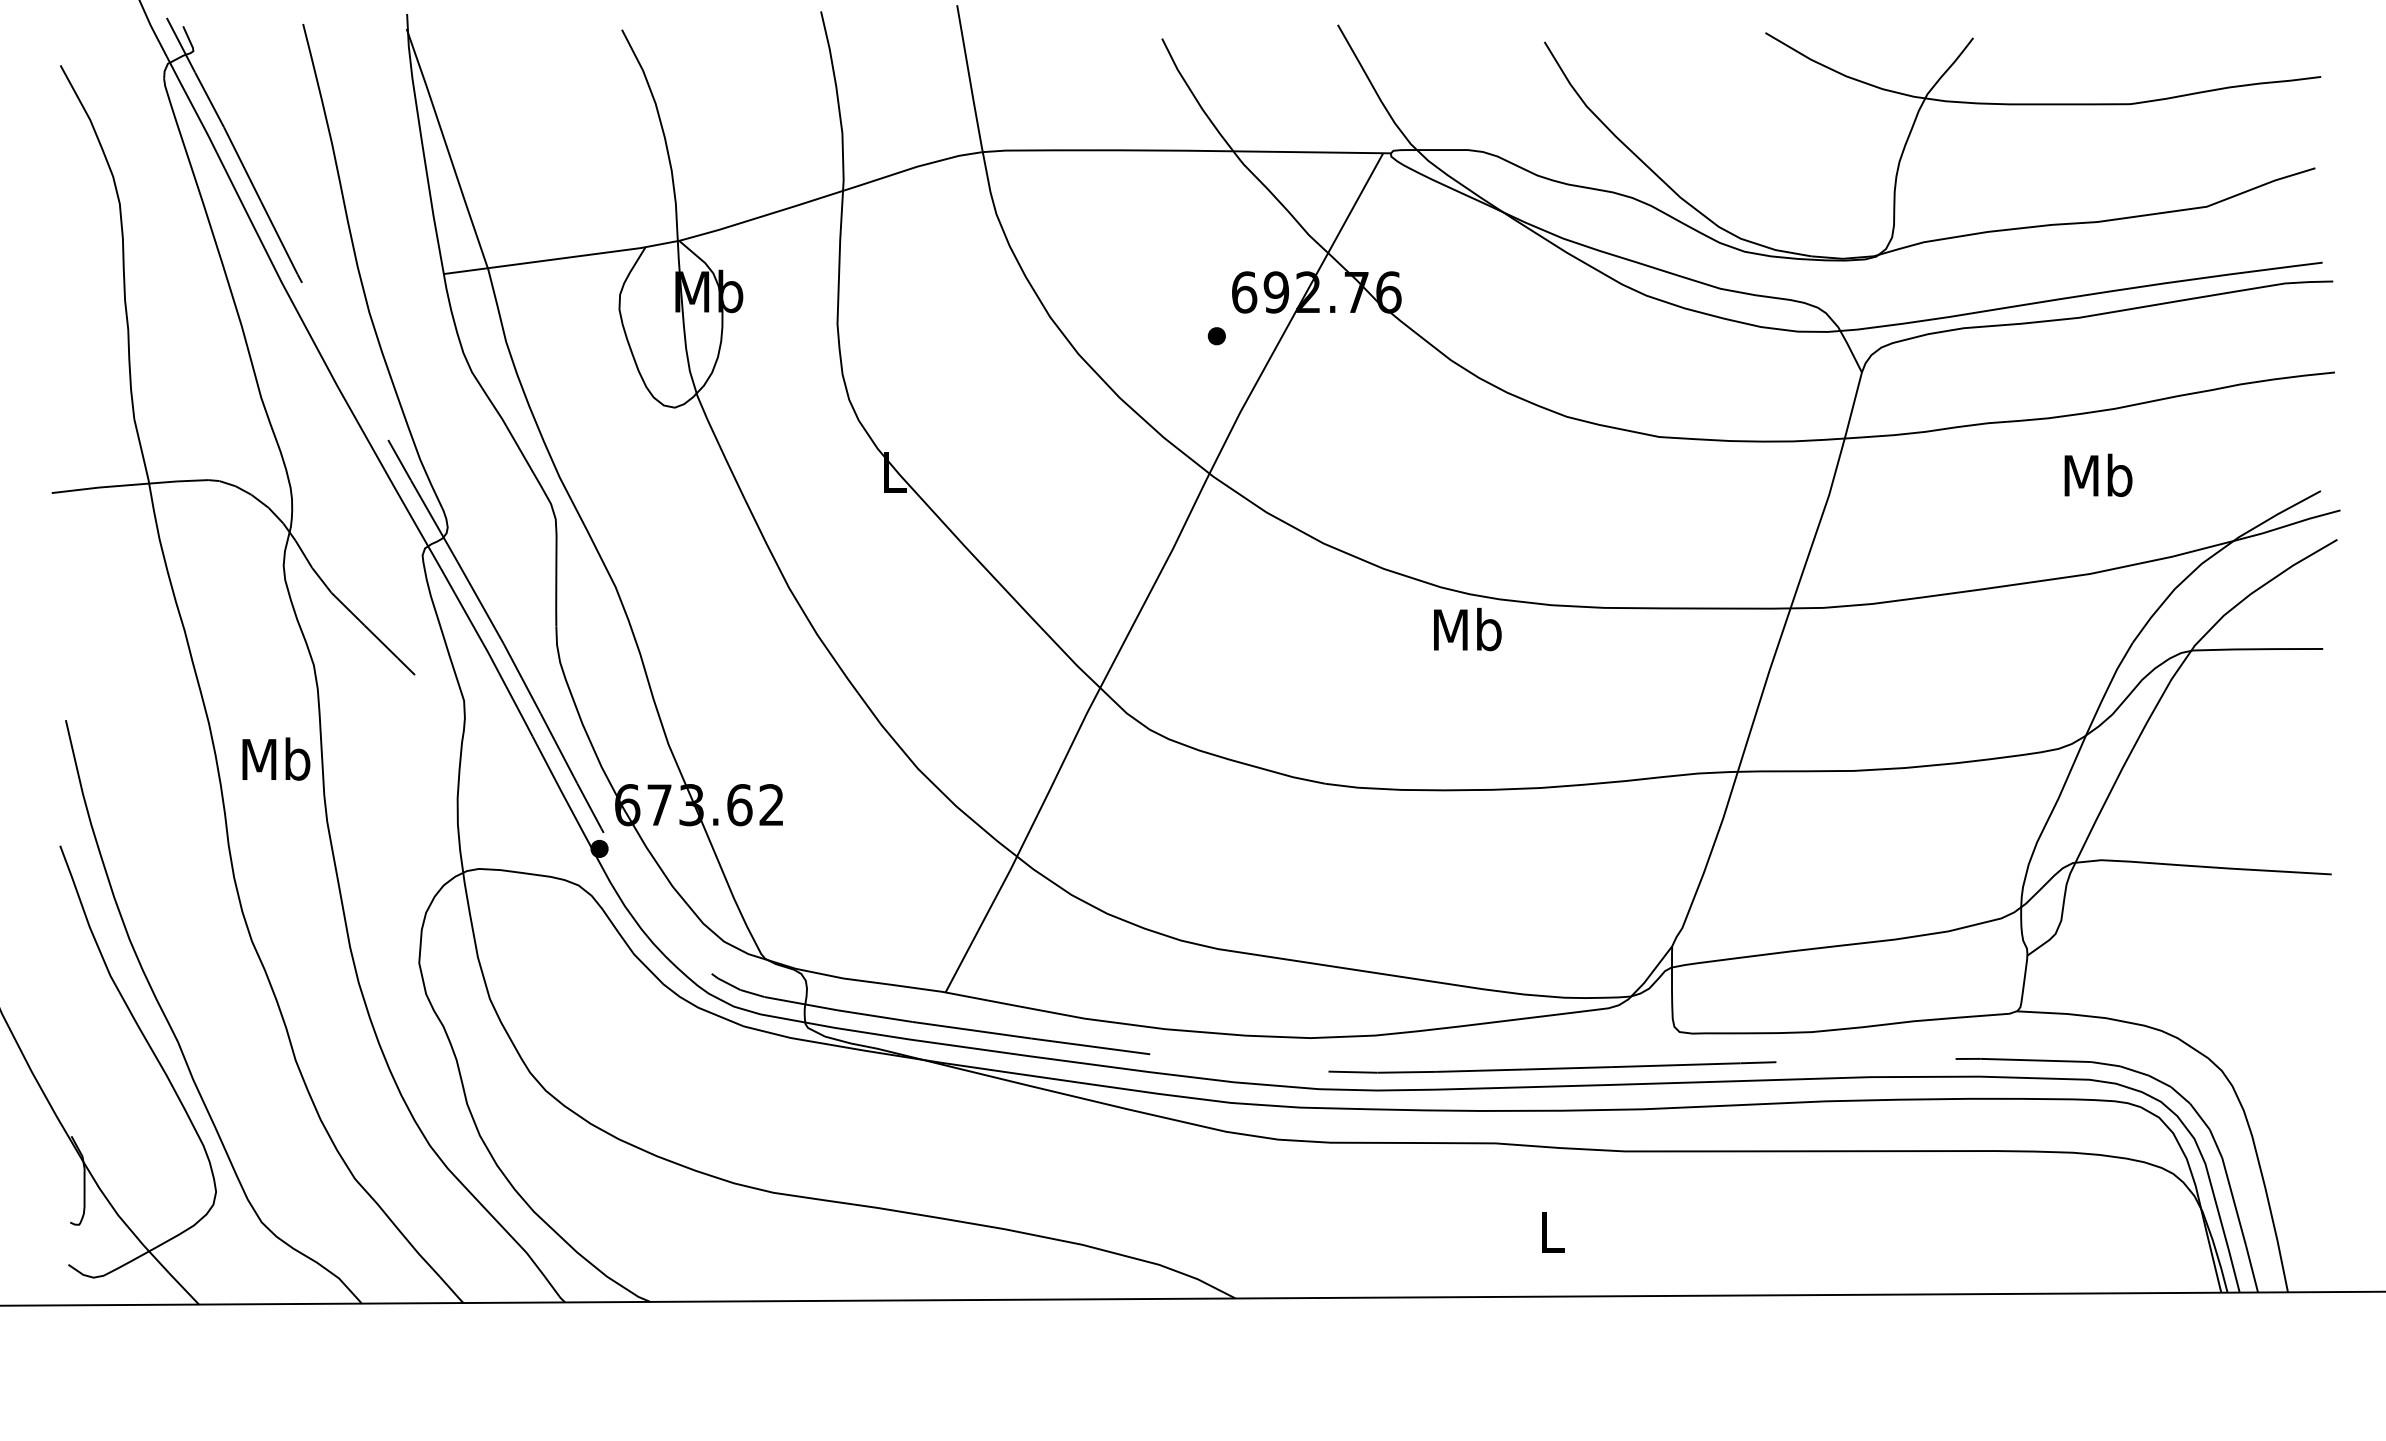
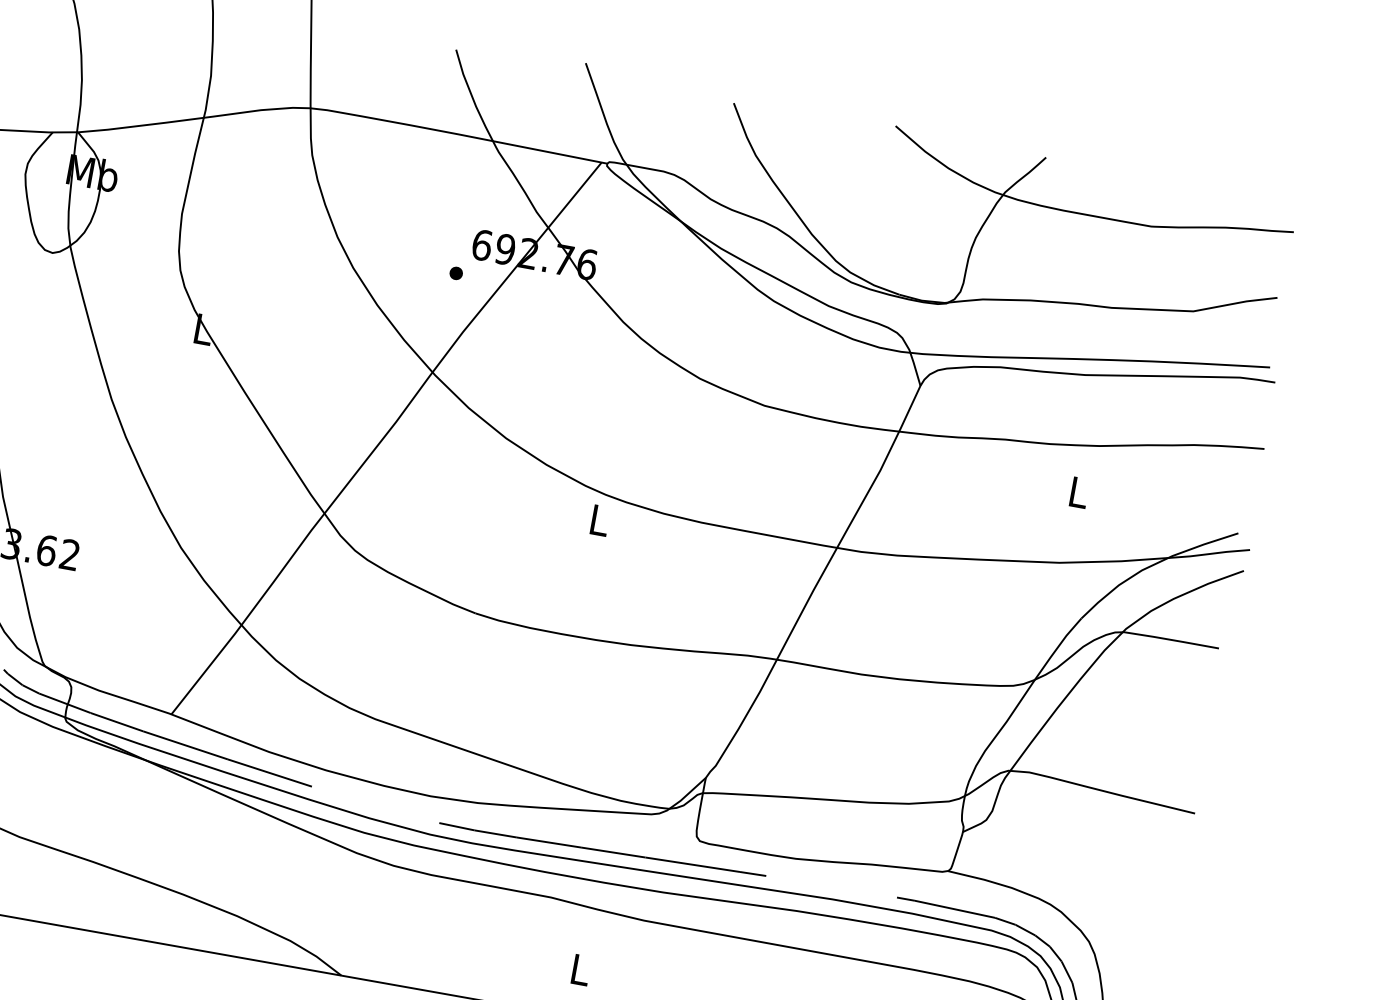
text: (2098, 475) -> (1078, 492), Mb -> L
text: (1467, 629) -> (599, 520), Mb -> L

